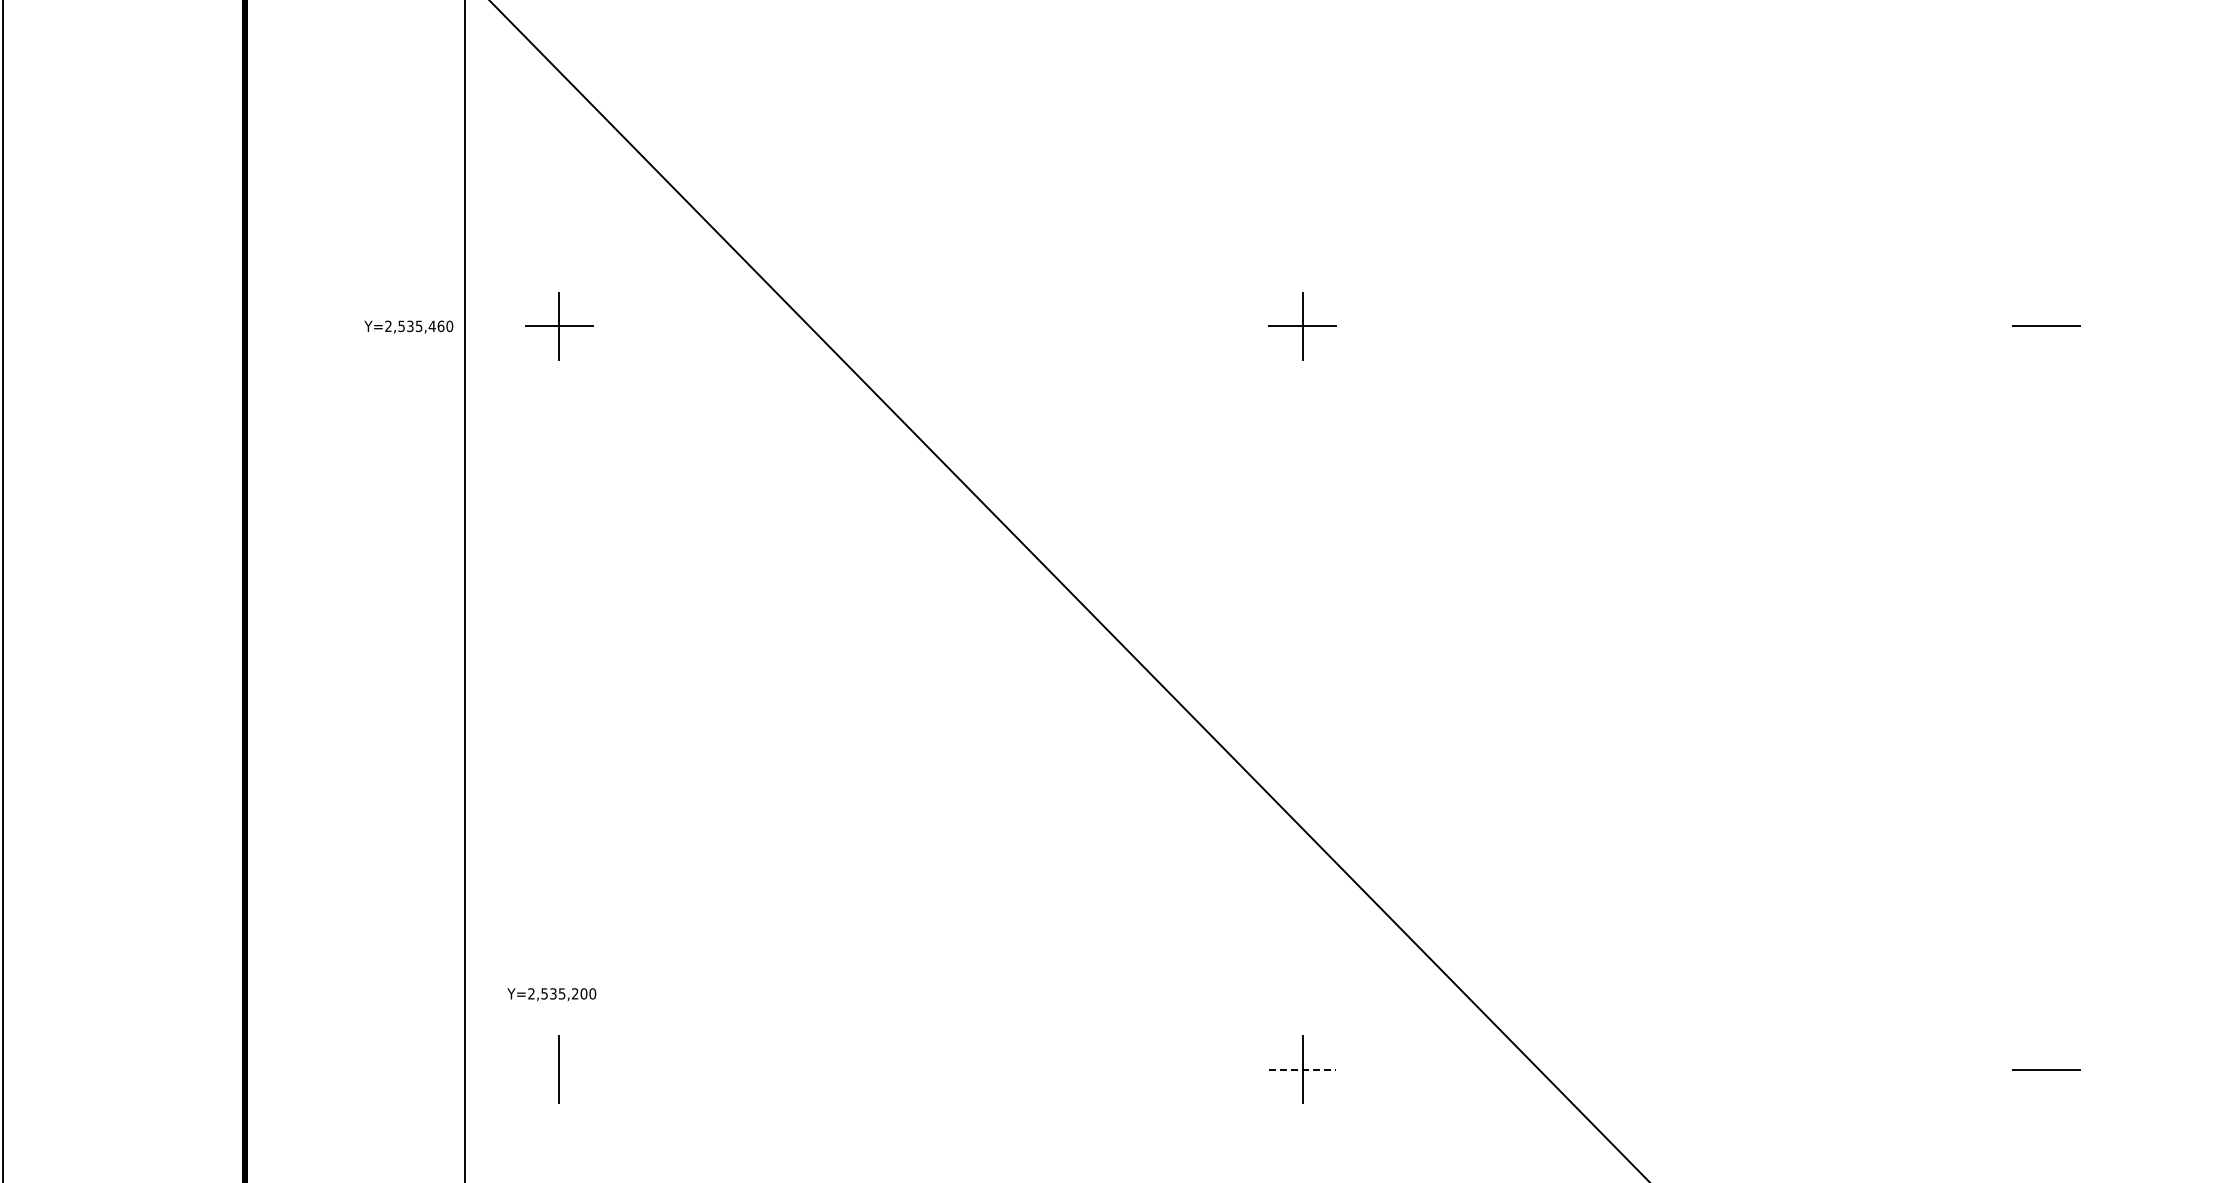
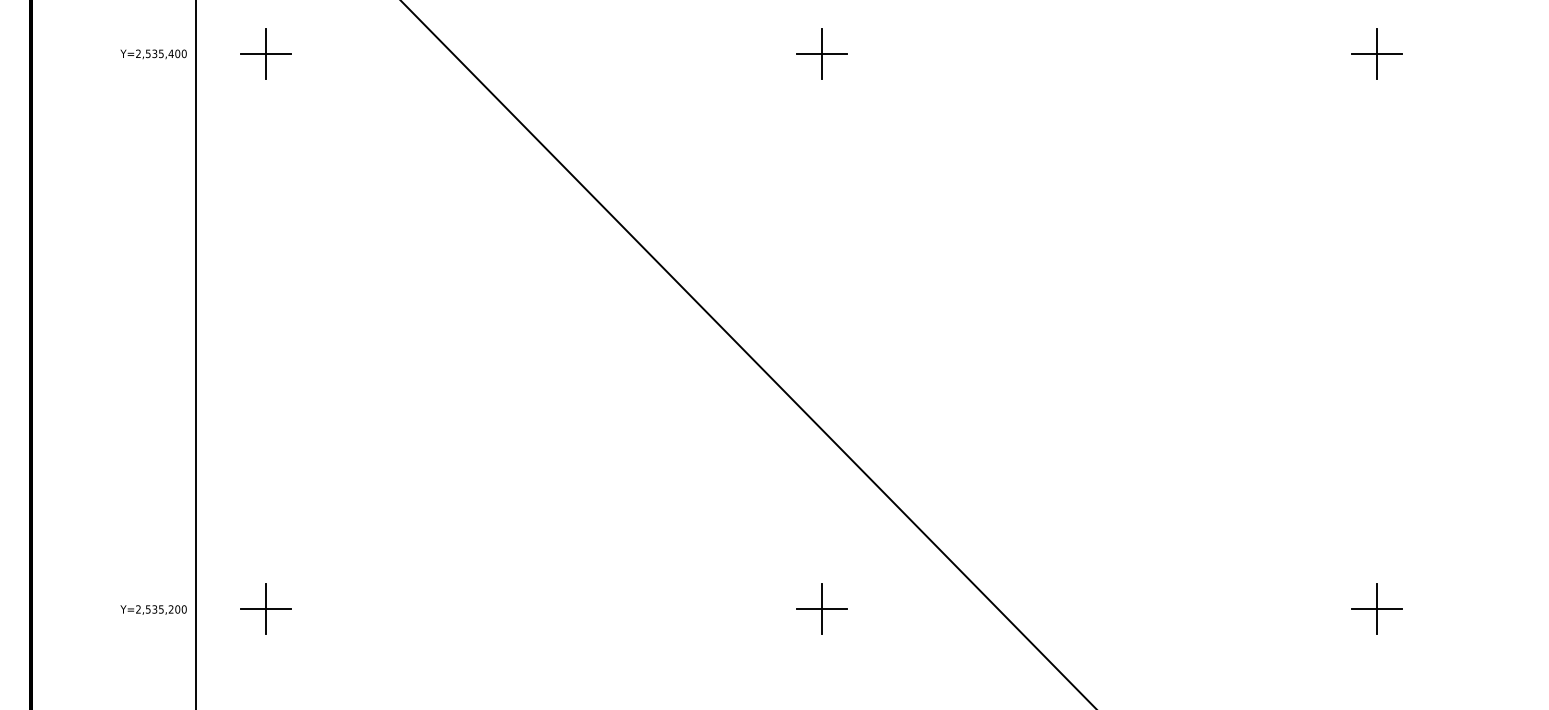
text: (440, 325) -> (177, 53), Y=2,535,460 -> Y=2,535,400
line: (2046, 325) -> (1377, 53), added
text: (551, 994) -> (153, 609), moved
line: (558, 1069) -> (265, 609), added
line: (1303, 1069) -> (822, 609), dashed -> solid
line: (2046, 1069) -> (1377, 609), added

